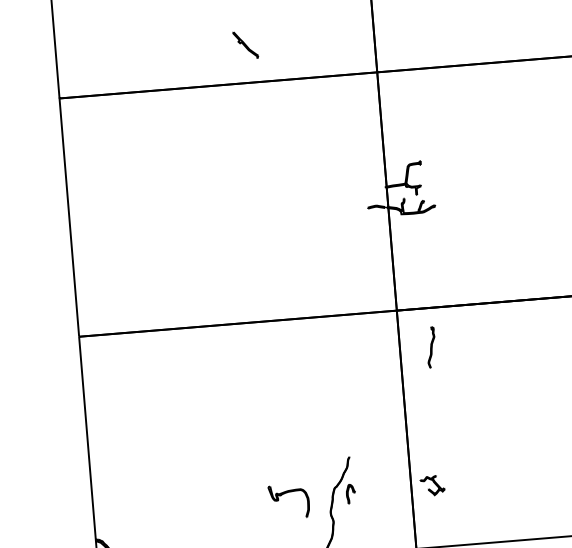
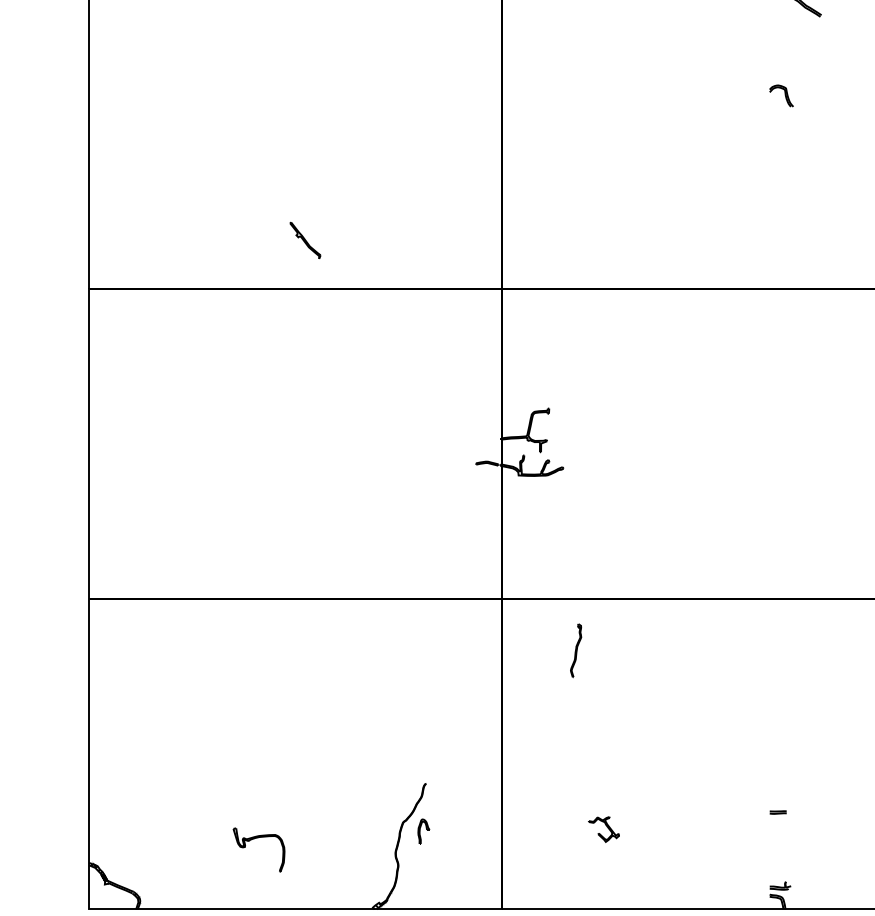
part: (245, 44) -> (305, 239), moved
part: (431, 347) -> (576, 650), moved
part: (432, 485) -> (603, 829), moved
part: (285, 493) -> (254, 839), moved

